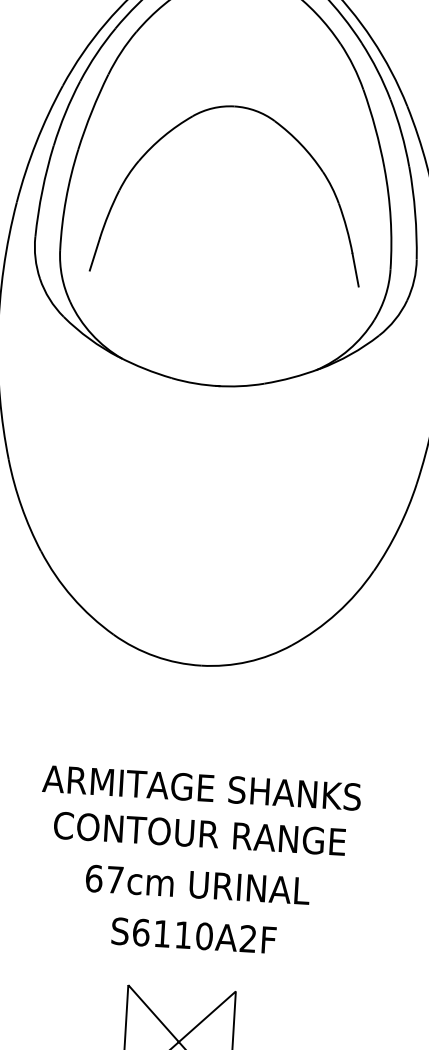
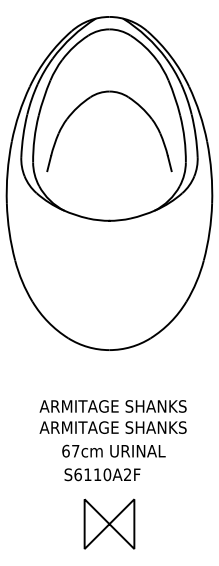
text: (197, 833) -> (112, 427), CONTOUR RANGE -> ARMITAGE SHANKS
text: (193, 935) -> (102, 474), moved

